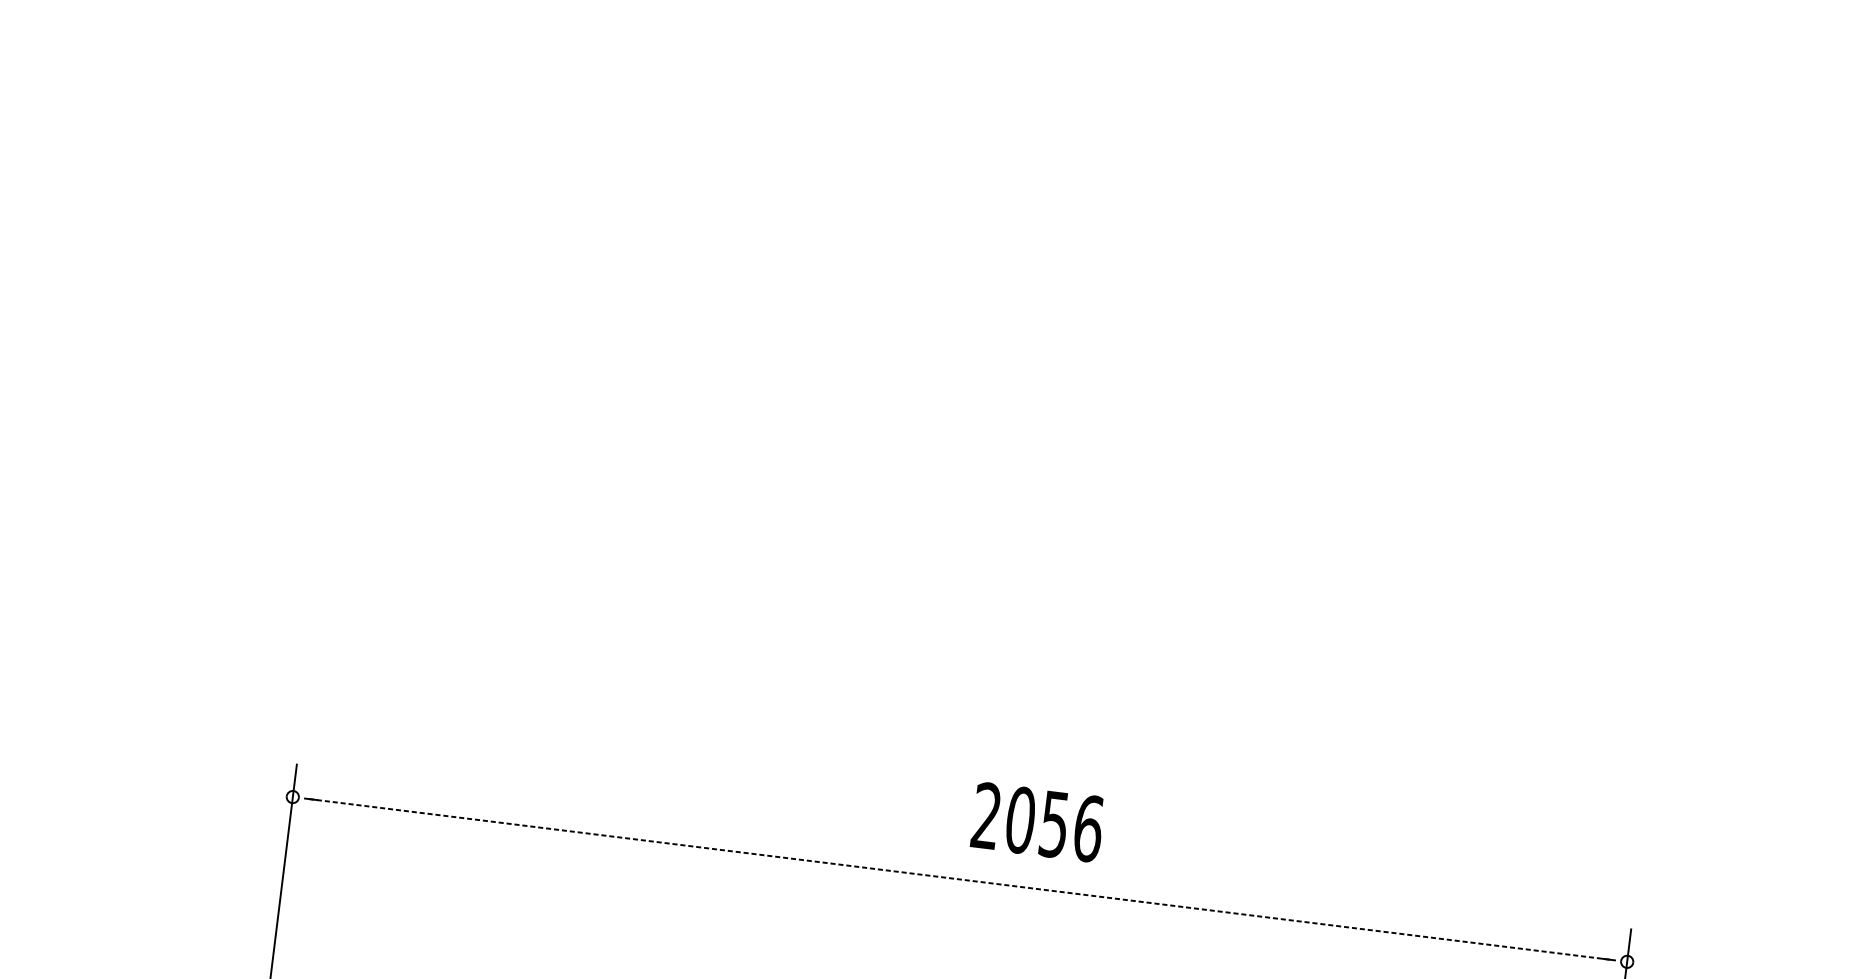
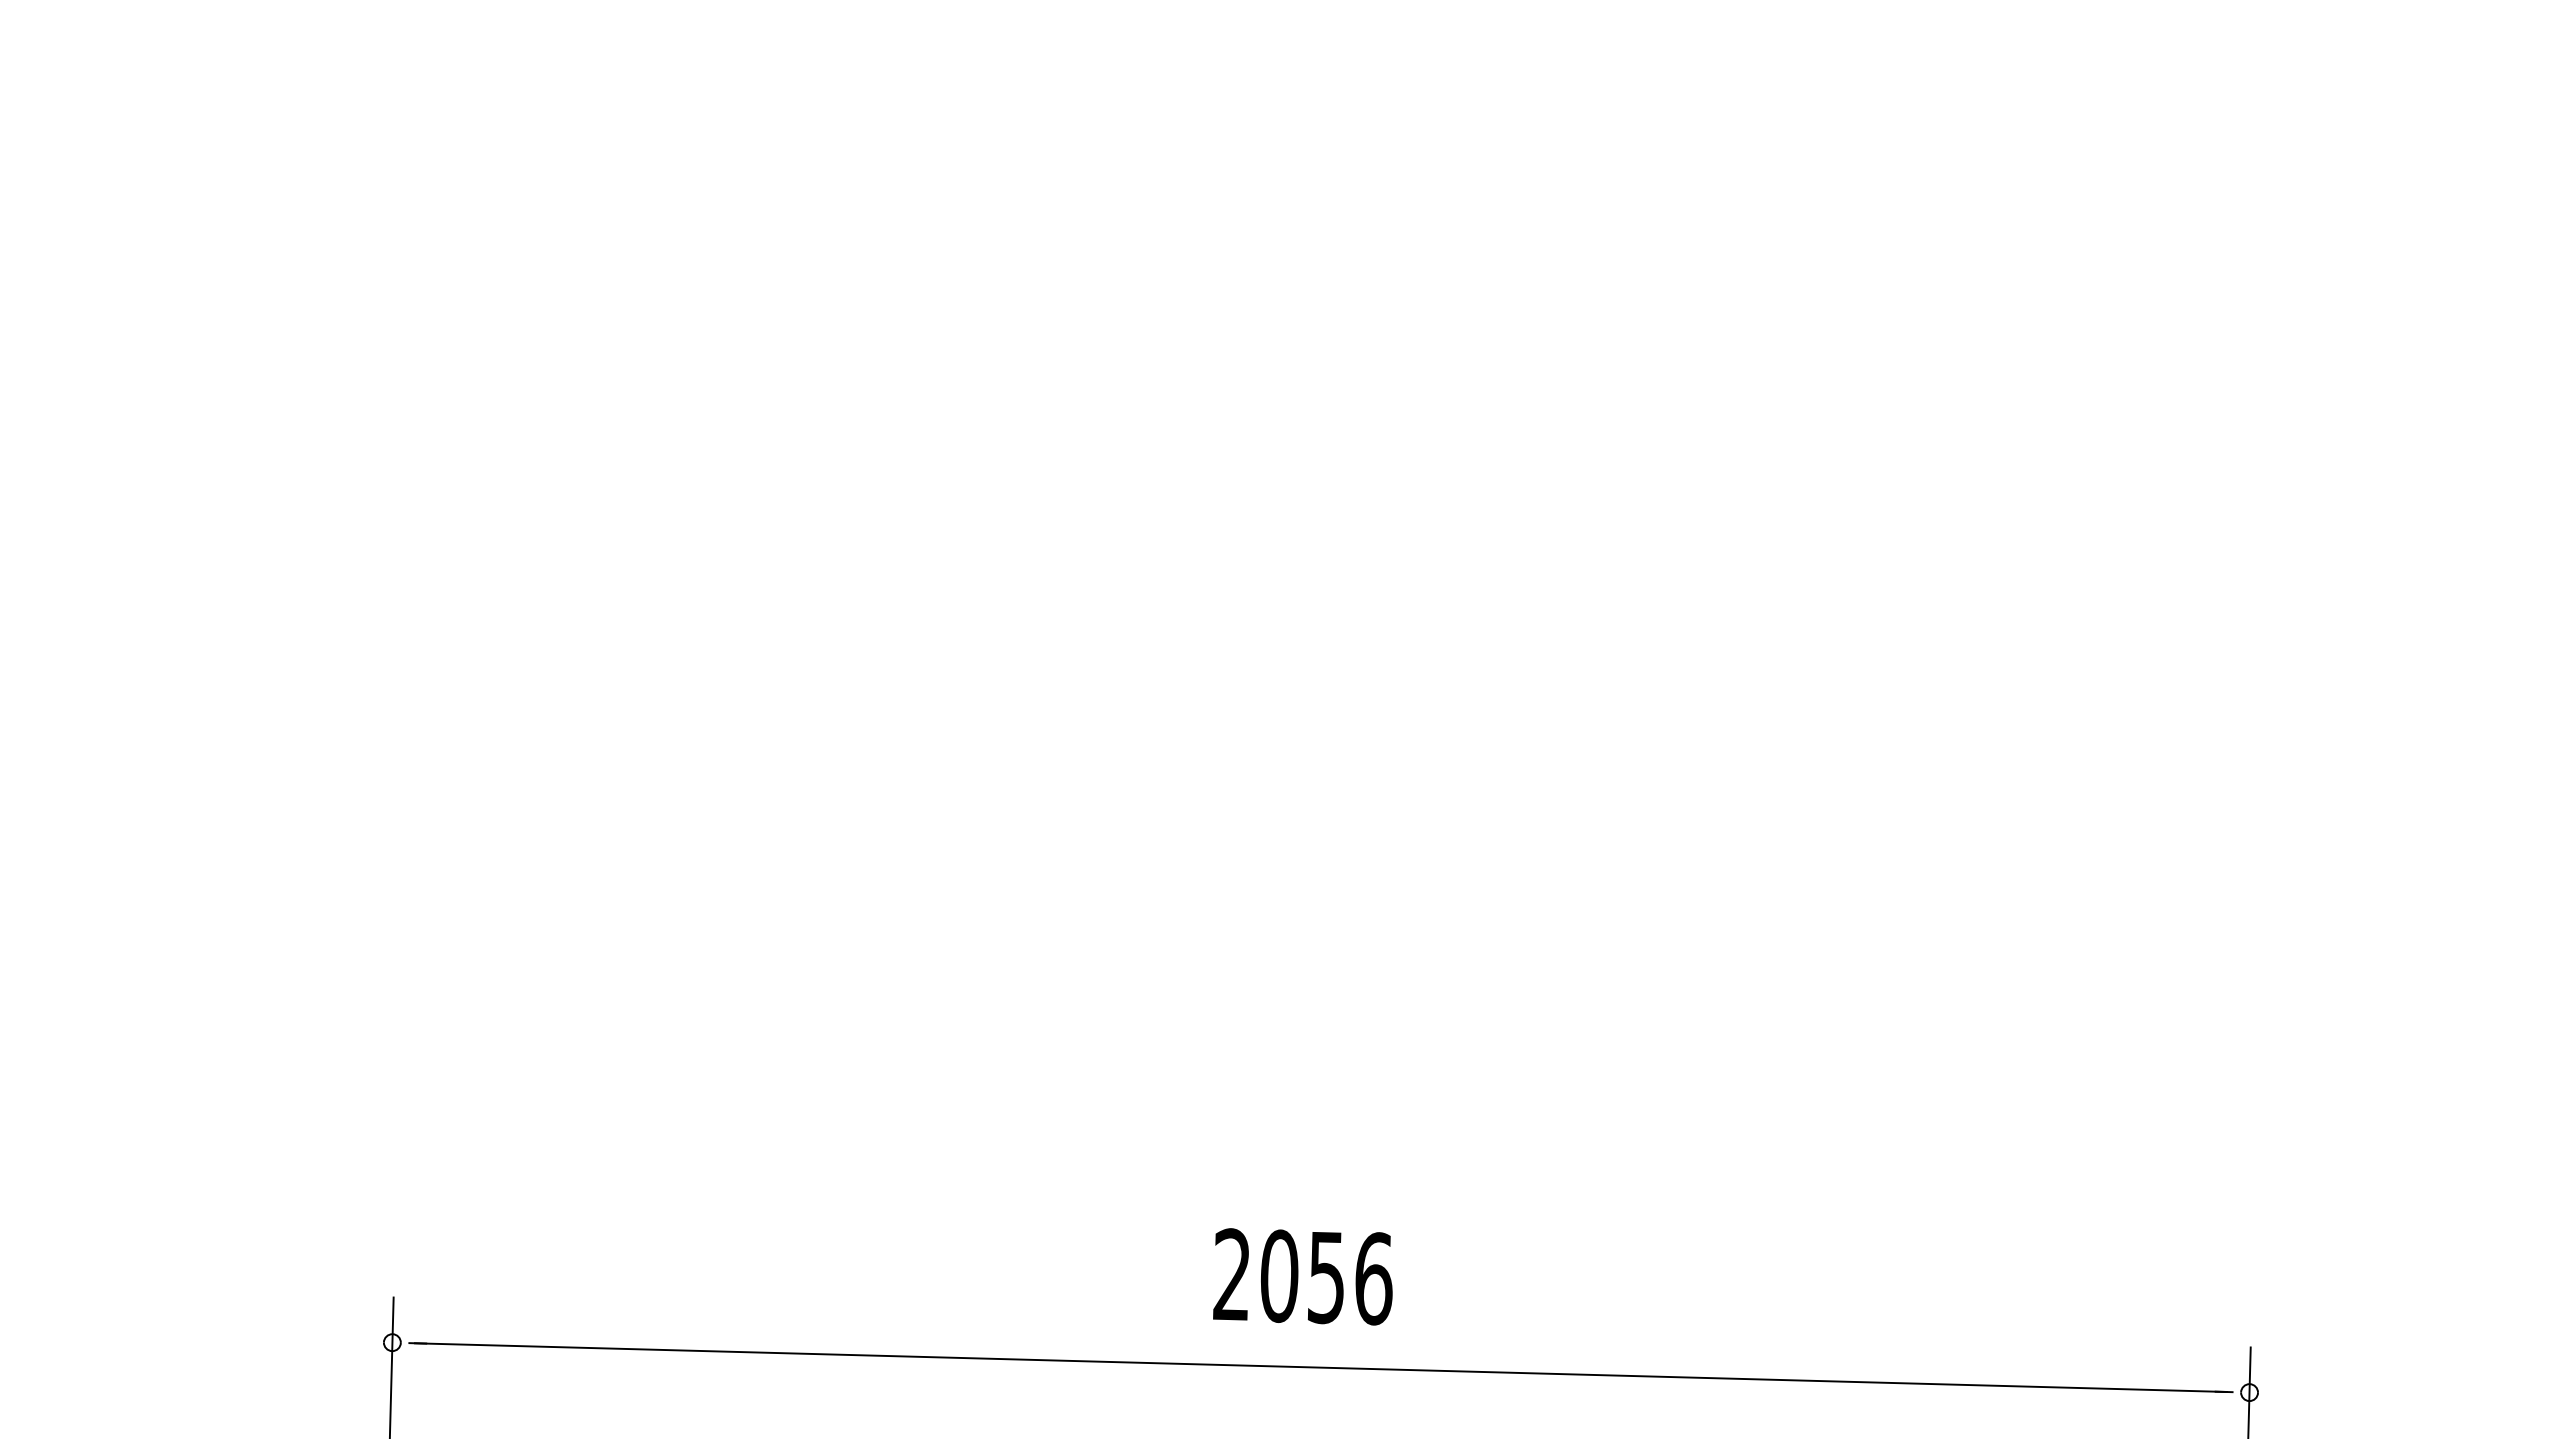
text: (1037, 822) -> (1302, 1276), moved
line: (960, 879) -> (1321, 1367), dashed -> solid

